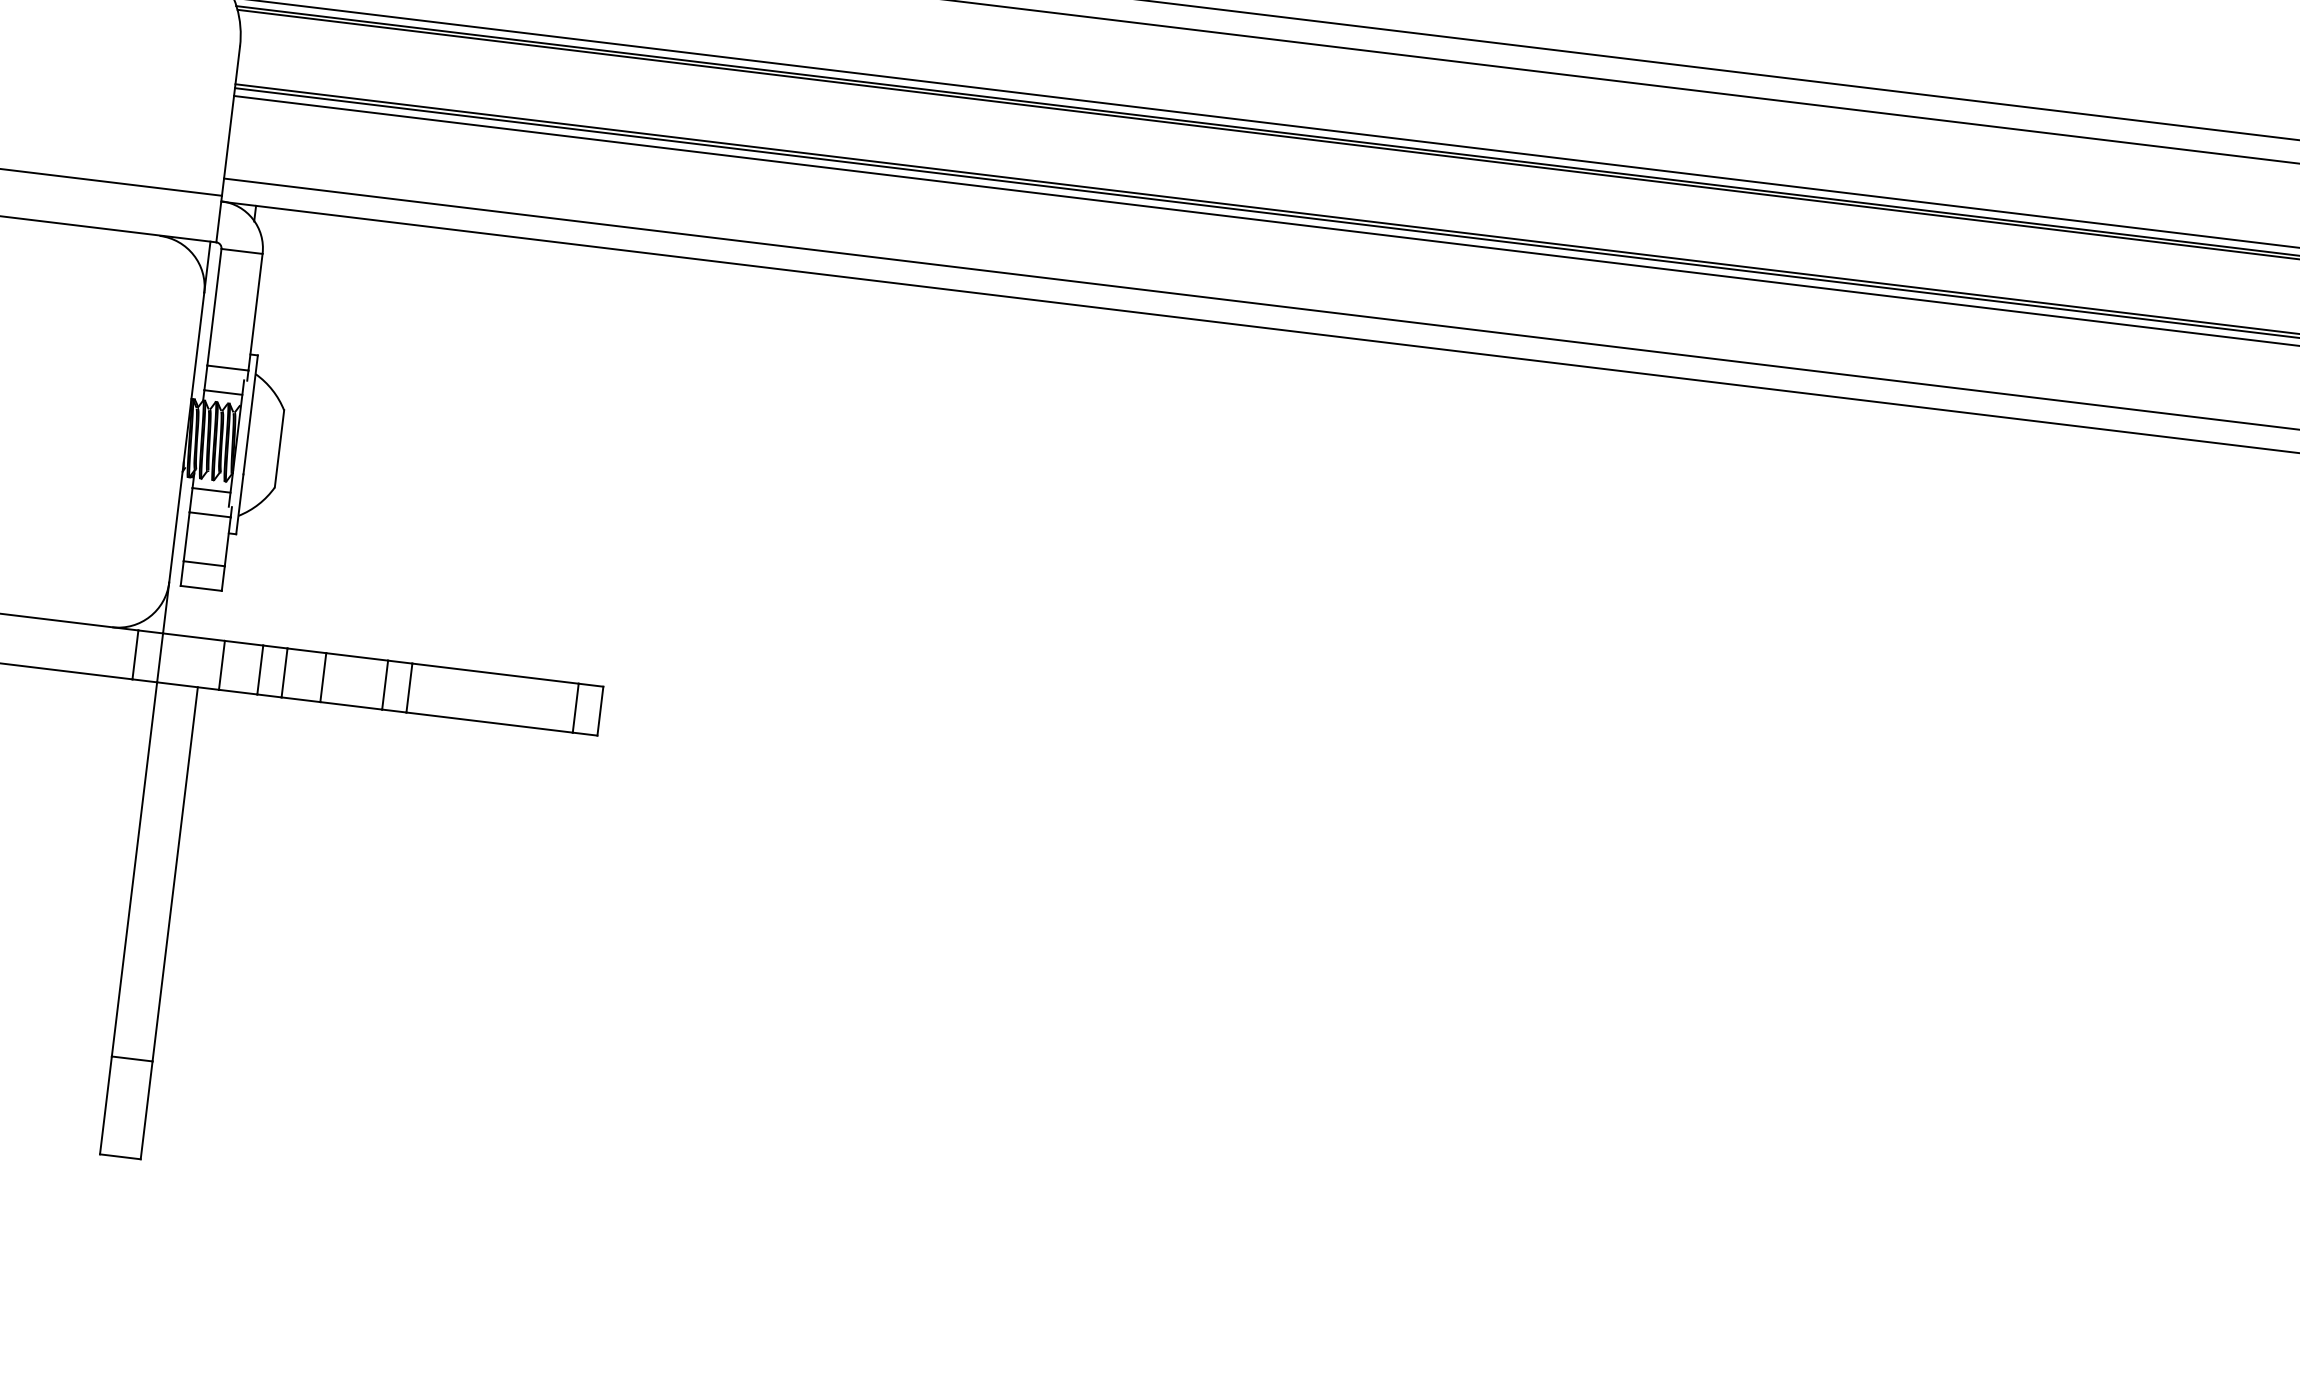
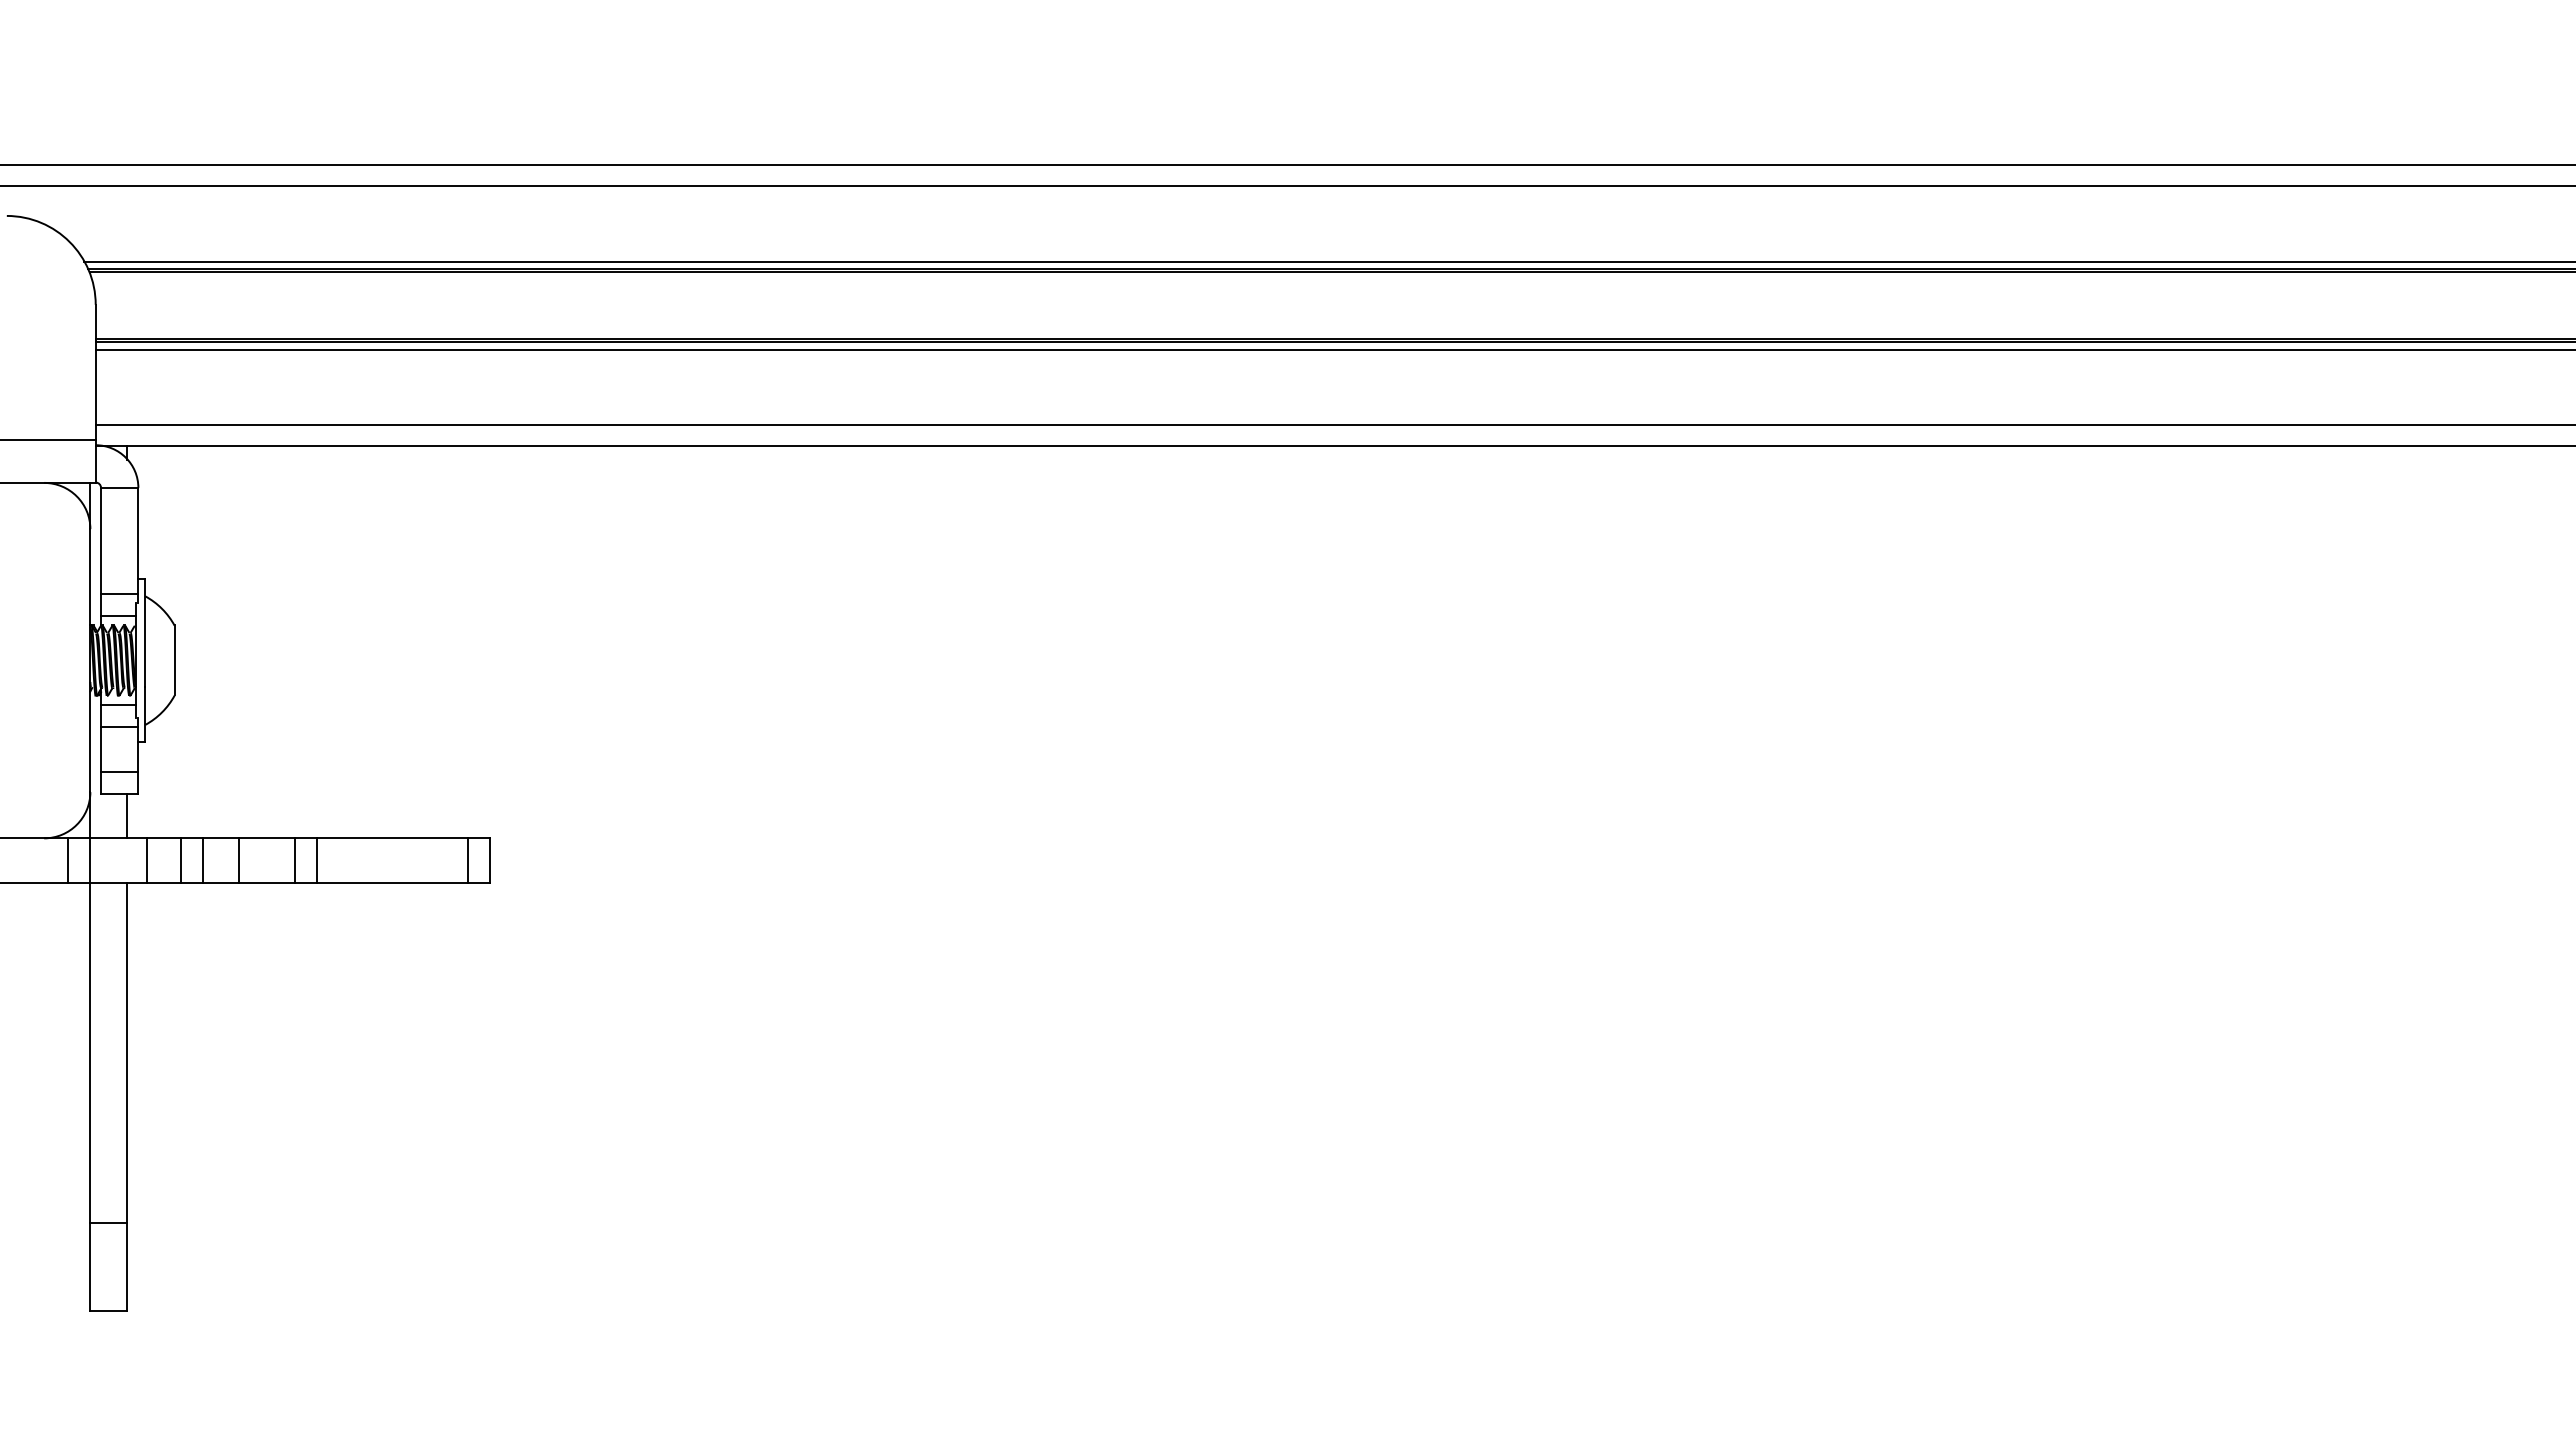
line: (206, 613) -> (127, 815), added

